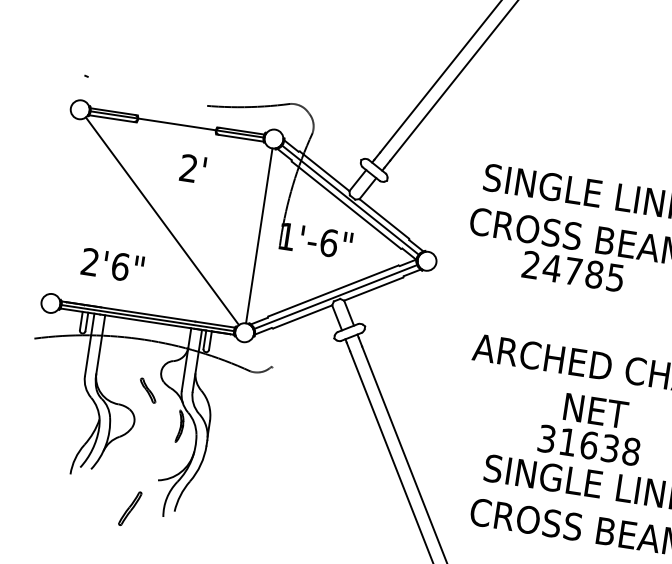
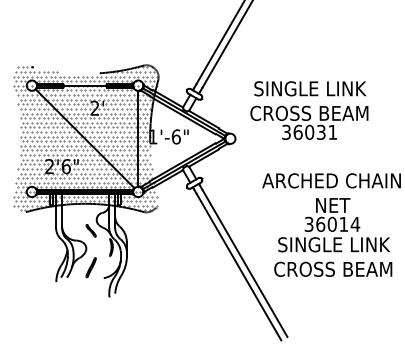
hatch: (161, 220) -> (84, 138), added
text: (573, 269) -> (309, 131), 24785 -> 36031
text: (600, 447) -> (338, 224), 31638 -> 36014
line: (129, 508) -> (90, 267), moved

